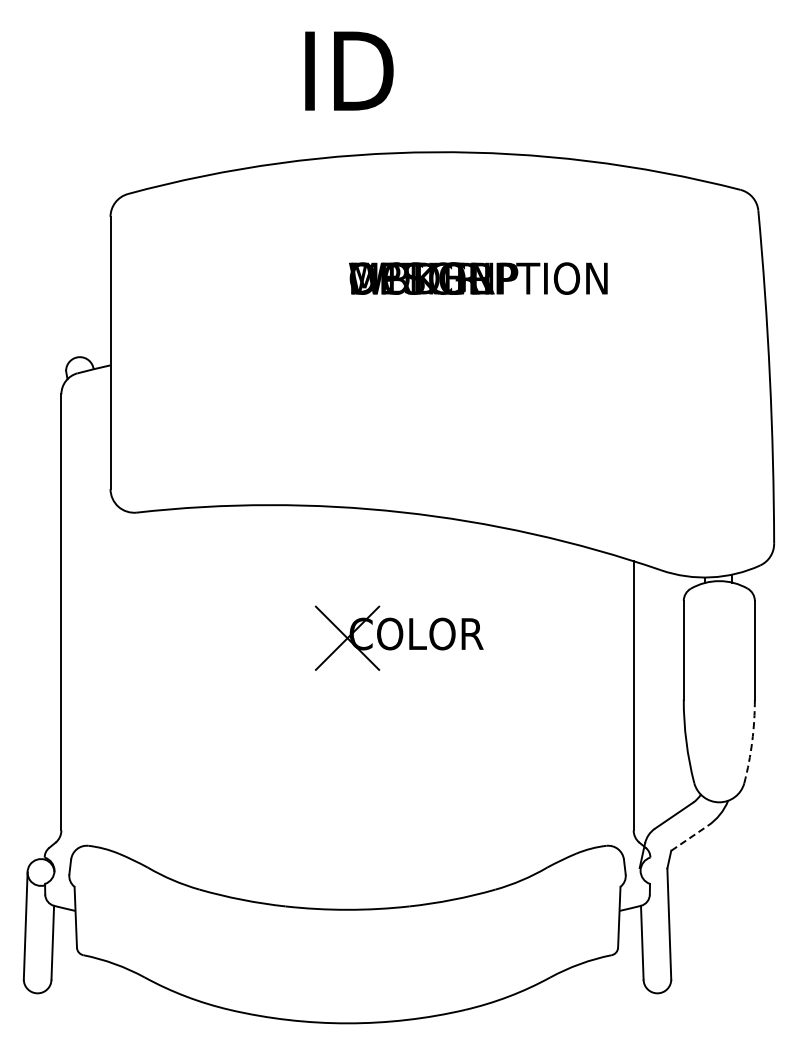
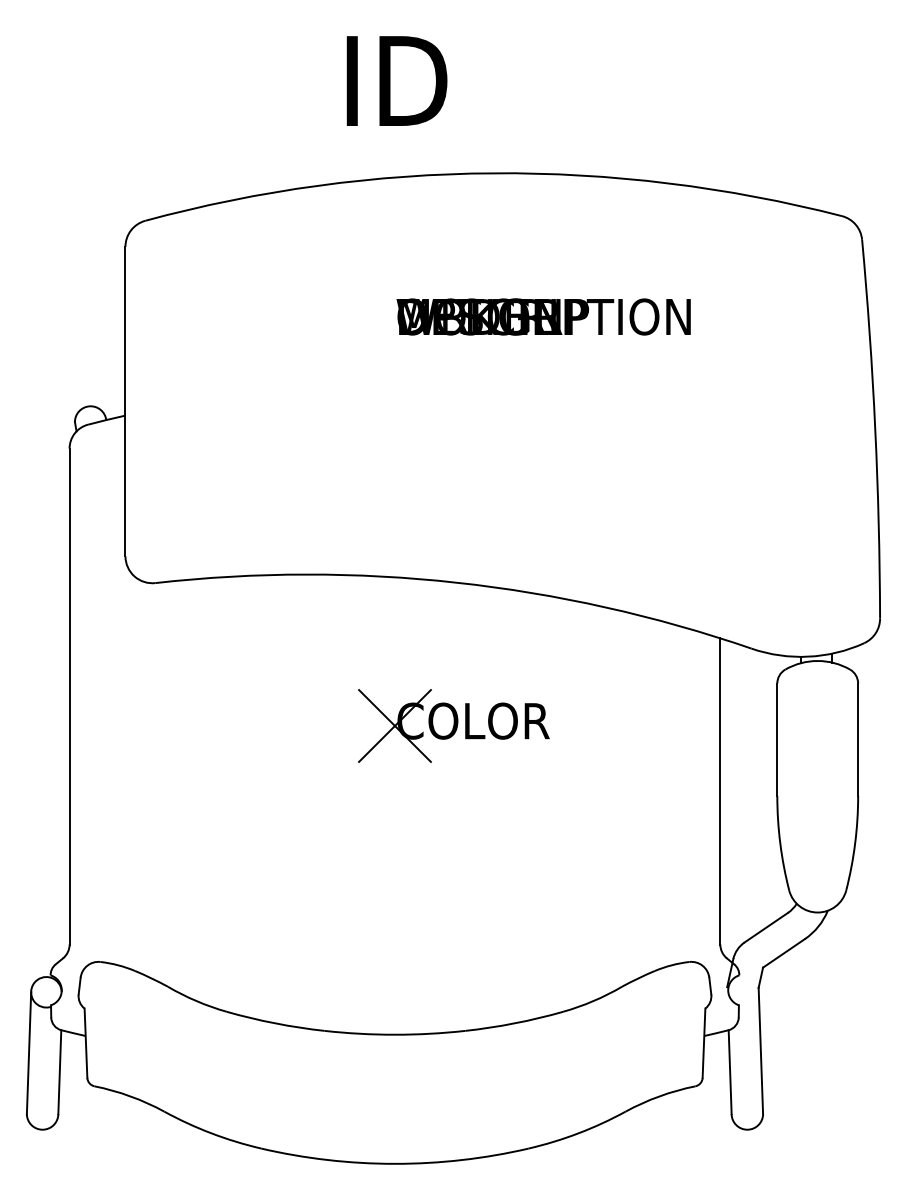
arc: (752, 741) -> (855, 843), dashed -> solid
line: (690, 837) -> (784, 952), dashed -> solid

